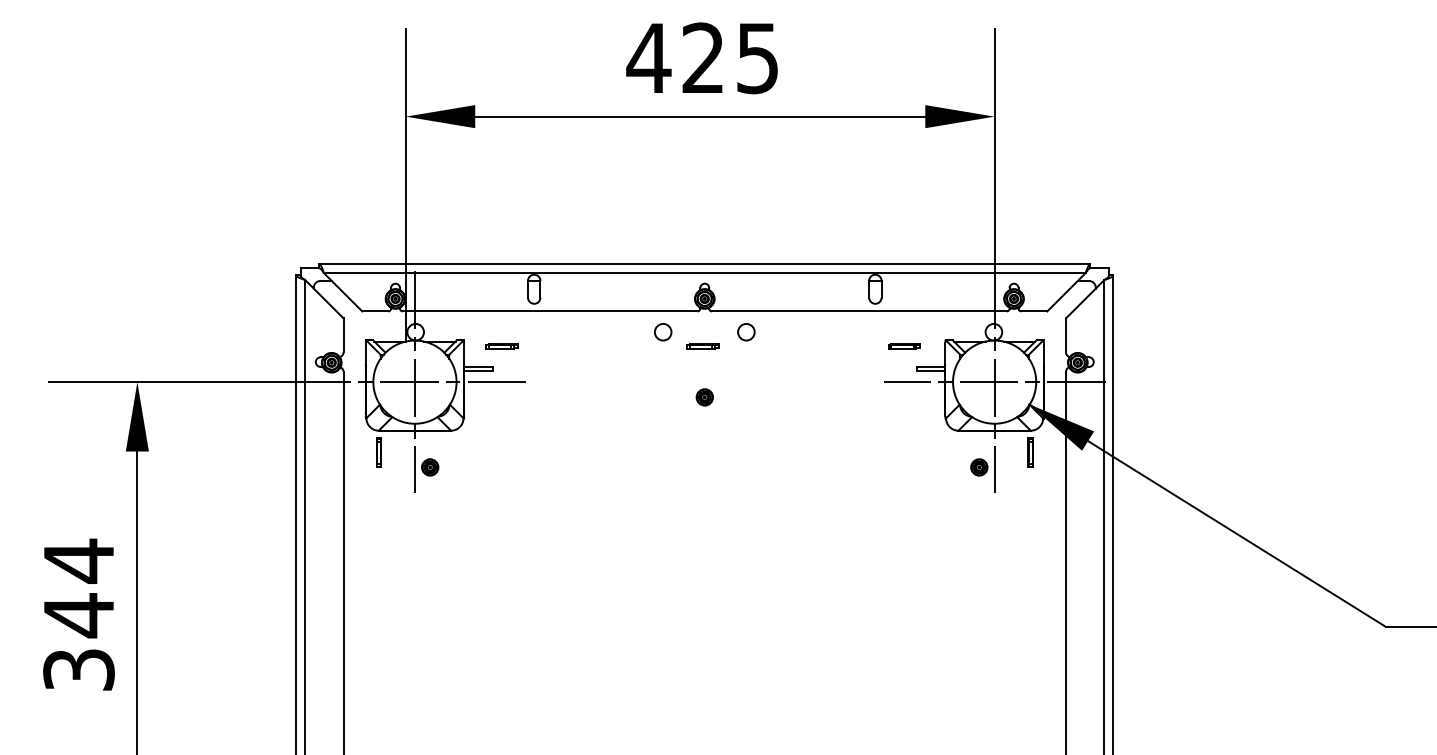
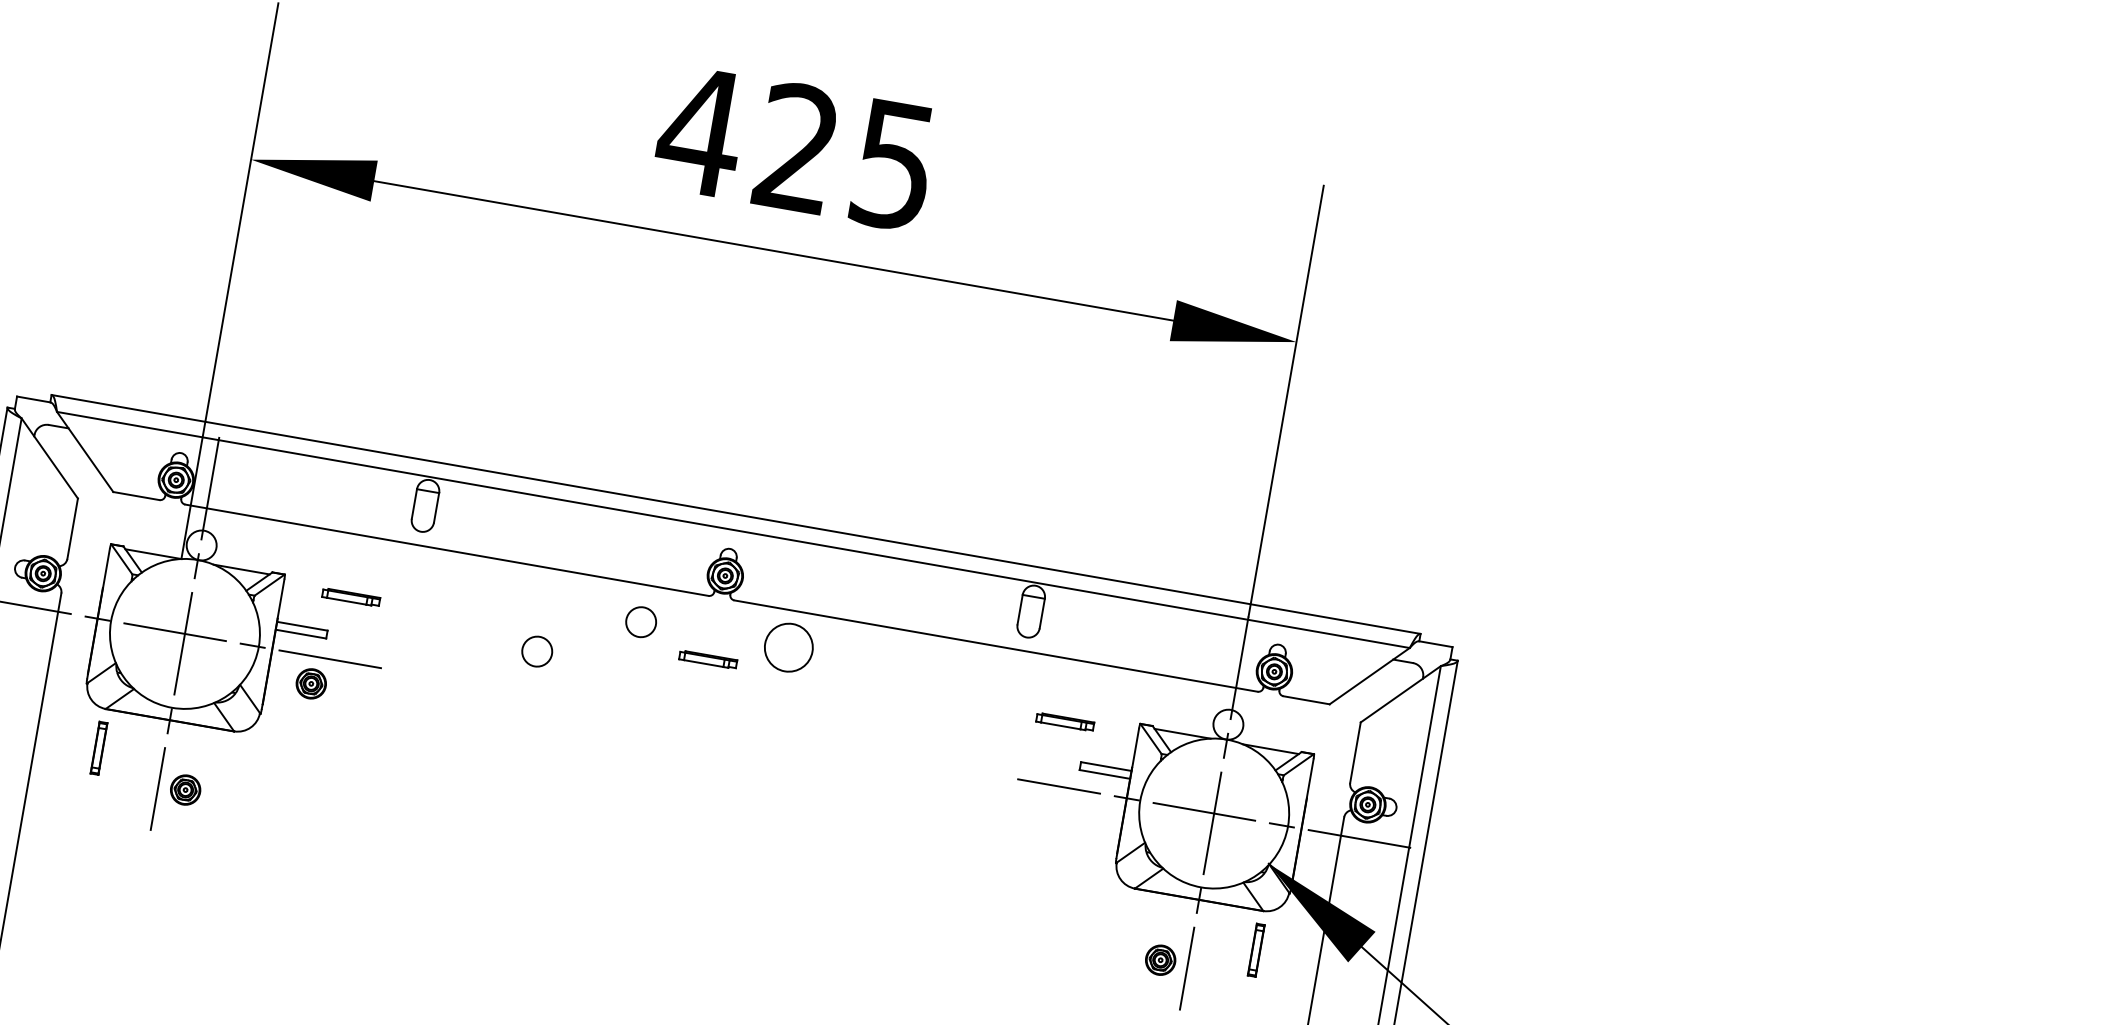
circle: (746, 332) -> (789, 648), size x1.6
circle: (609, 358) -> (537, 652), added
part: (704, 397) -> (310, 683), moved

